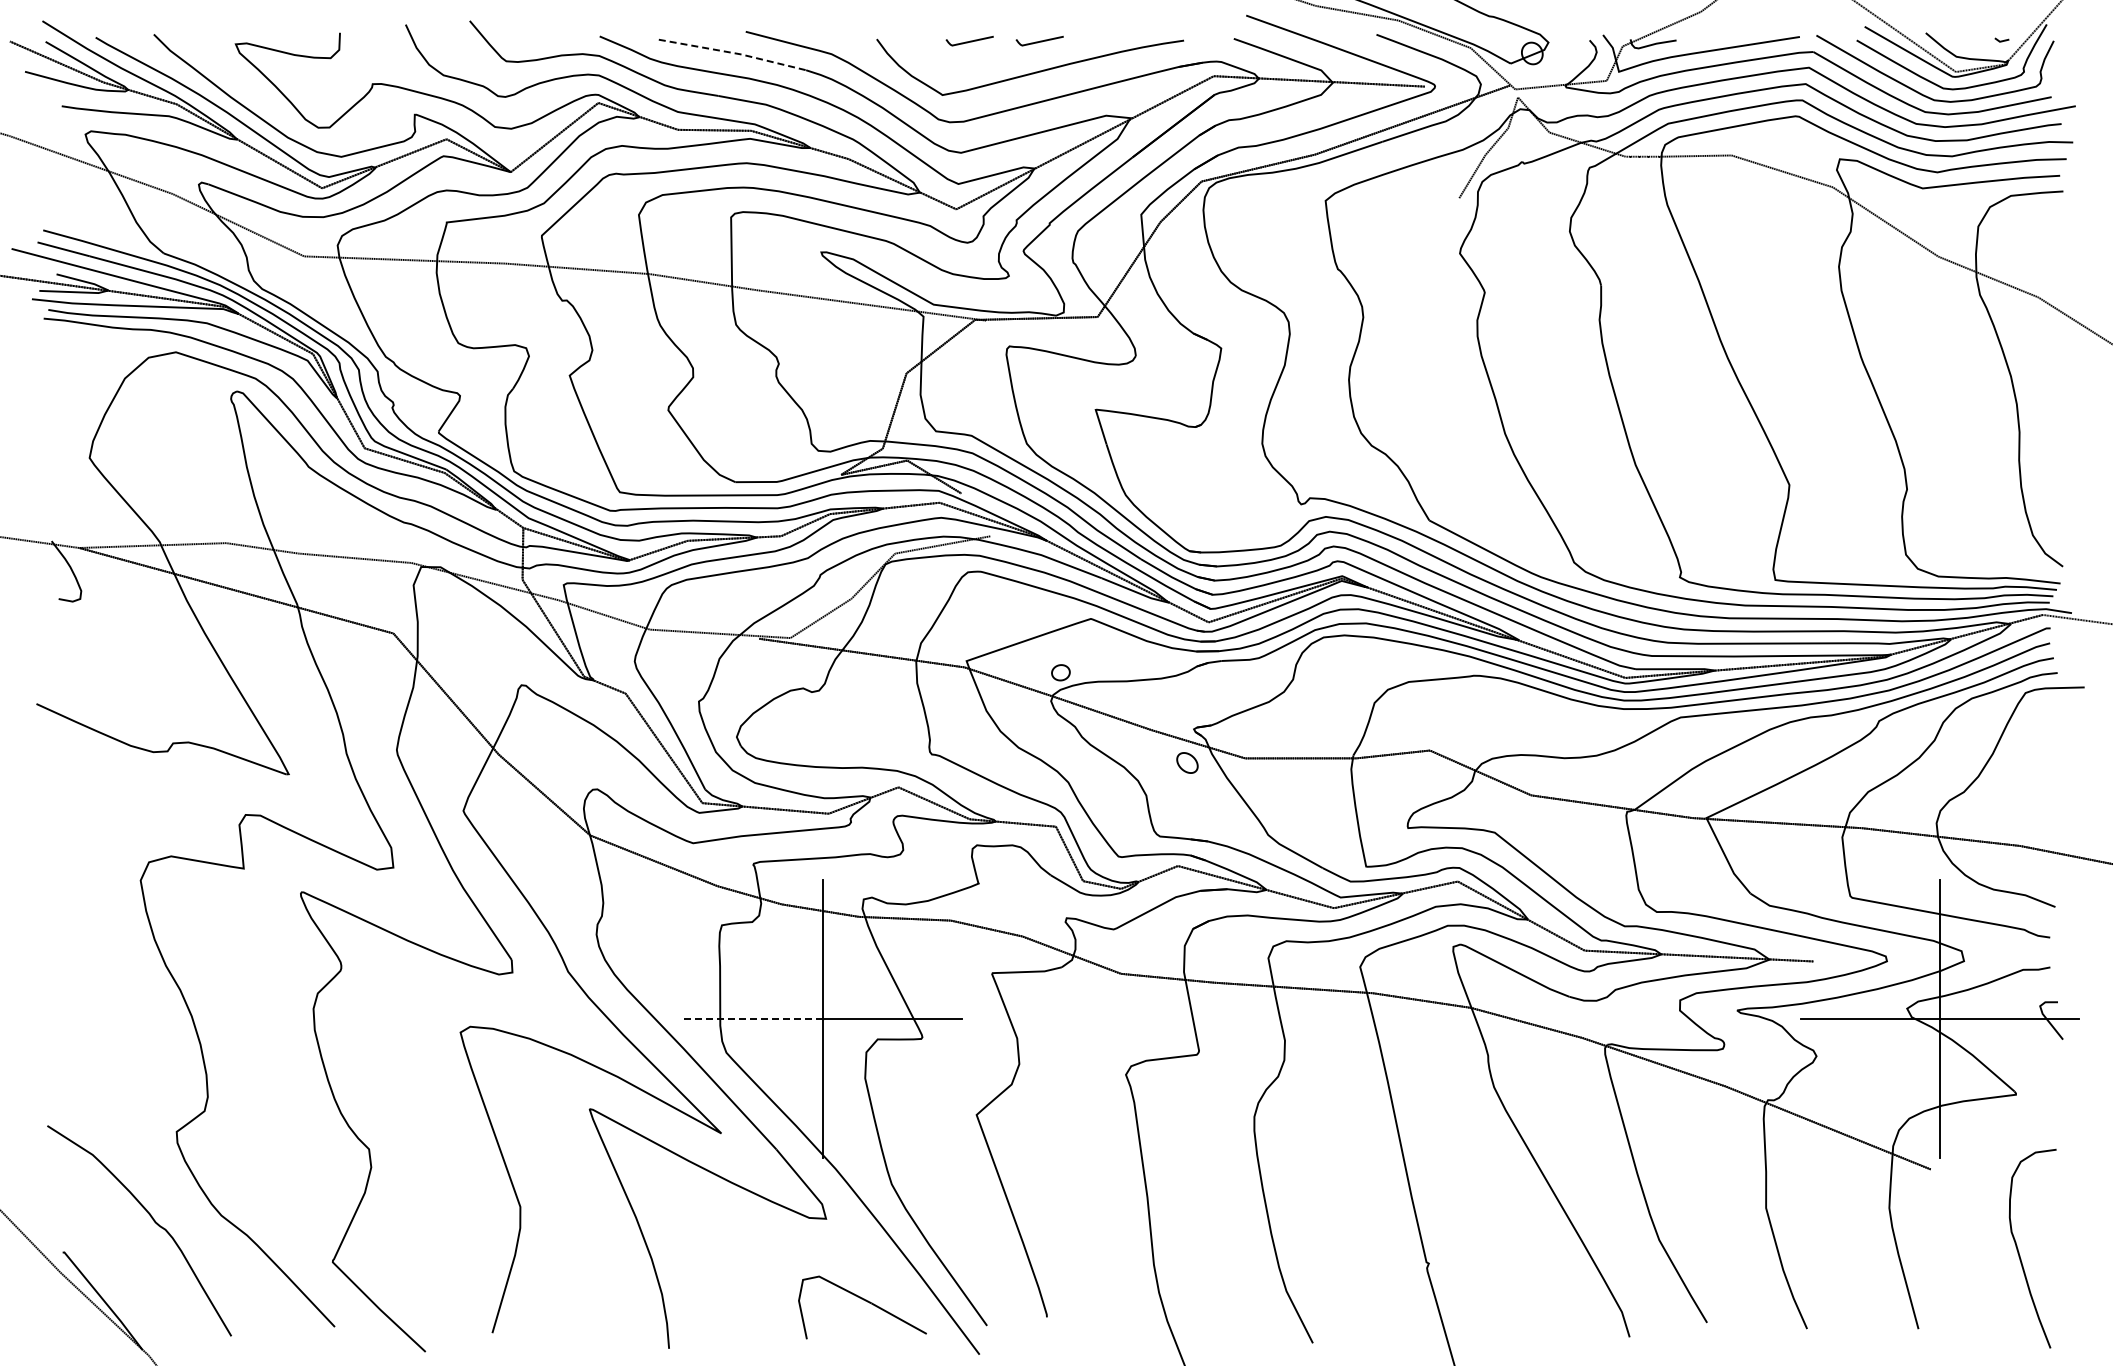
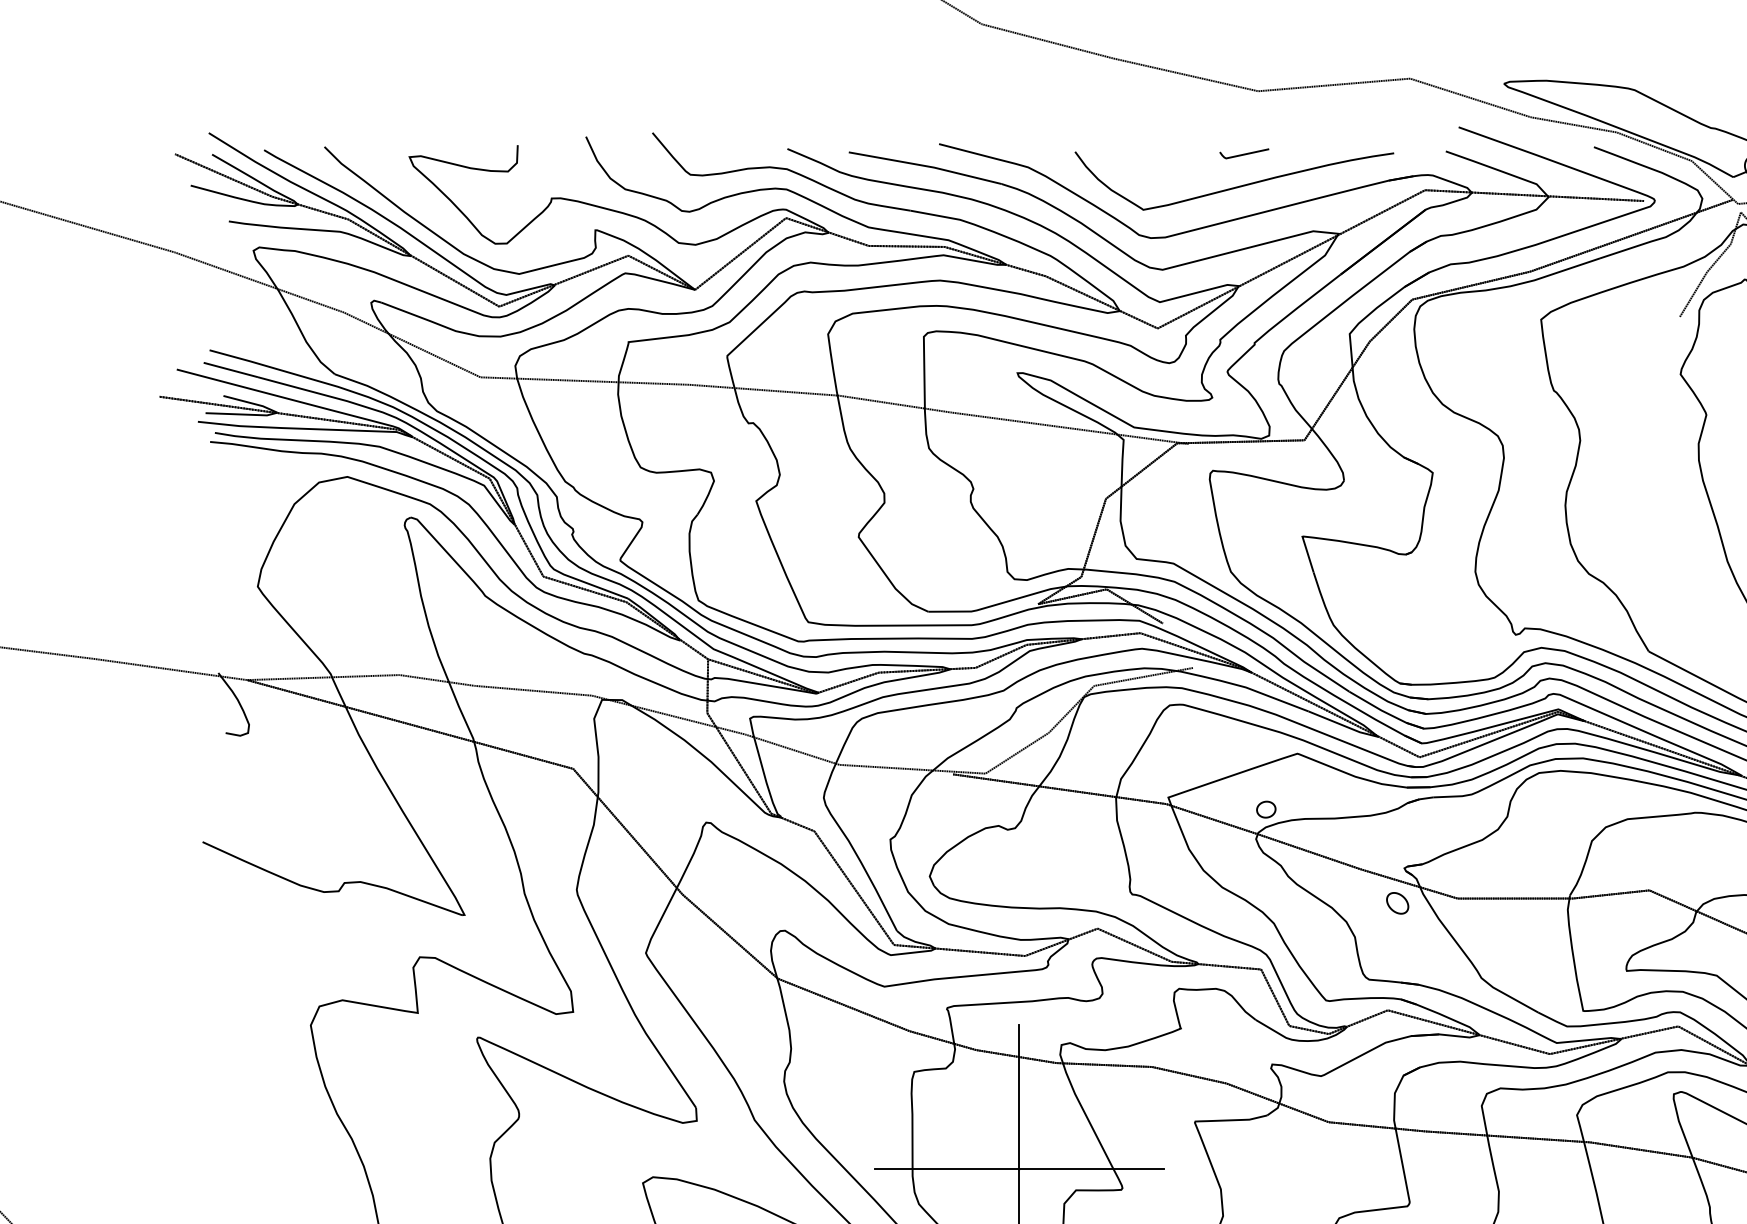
line: (970, 40) -> (1172, 153), removed
line: (733, 53) -> (926, 166), dashed -> solid
line: (753, 1018) -> (947, 1168), dashed -> solid

